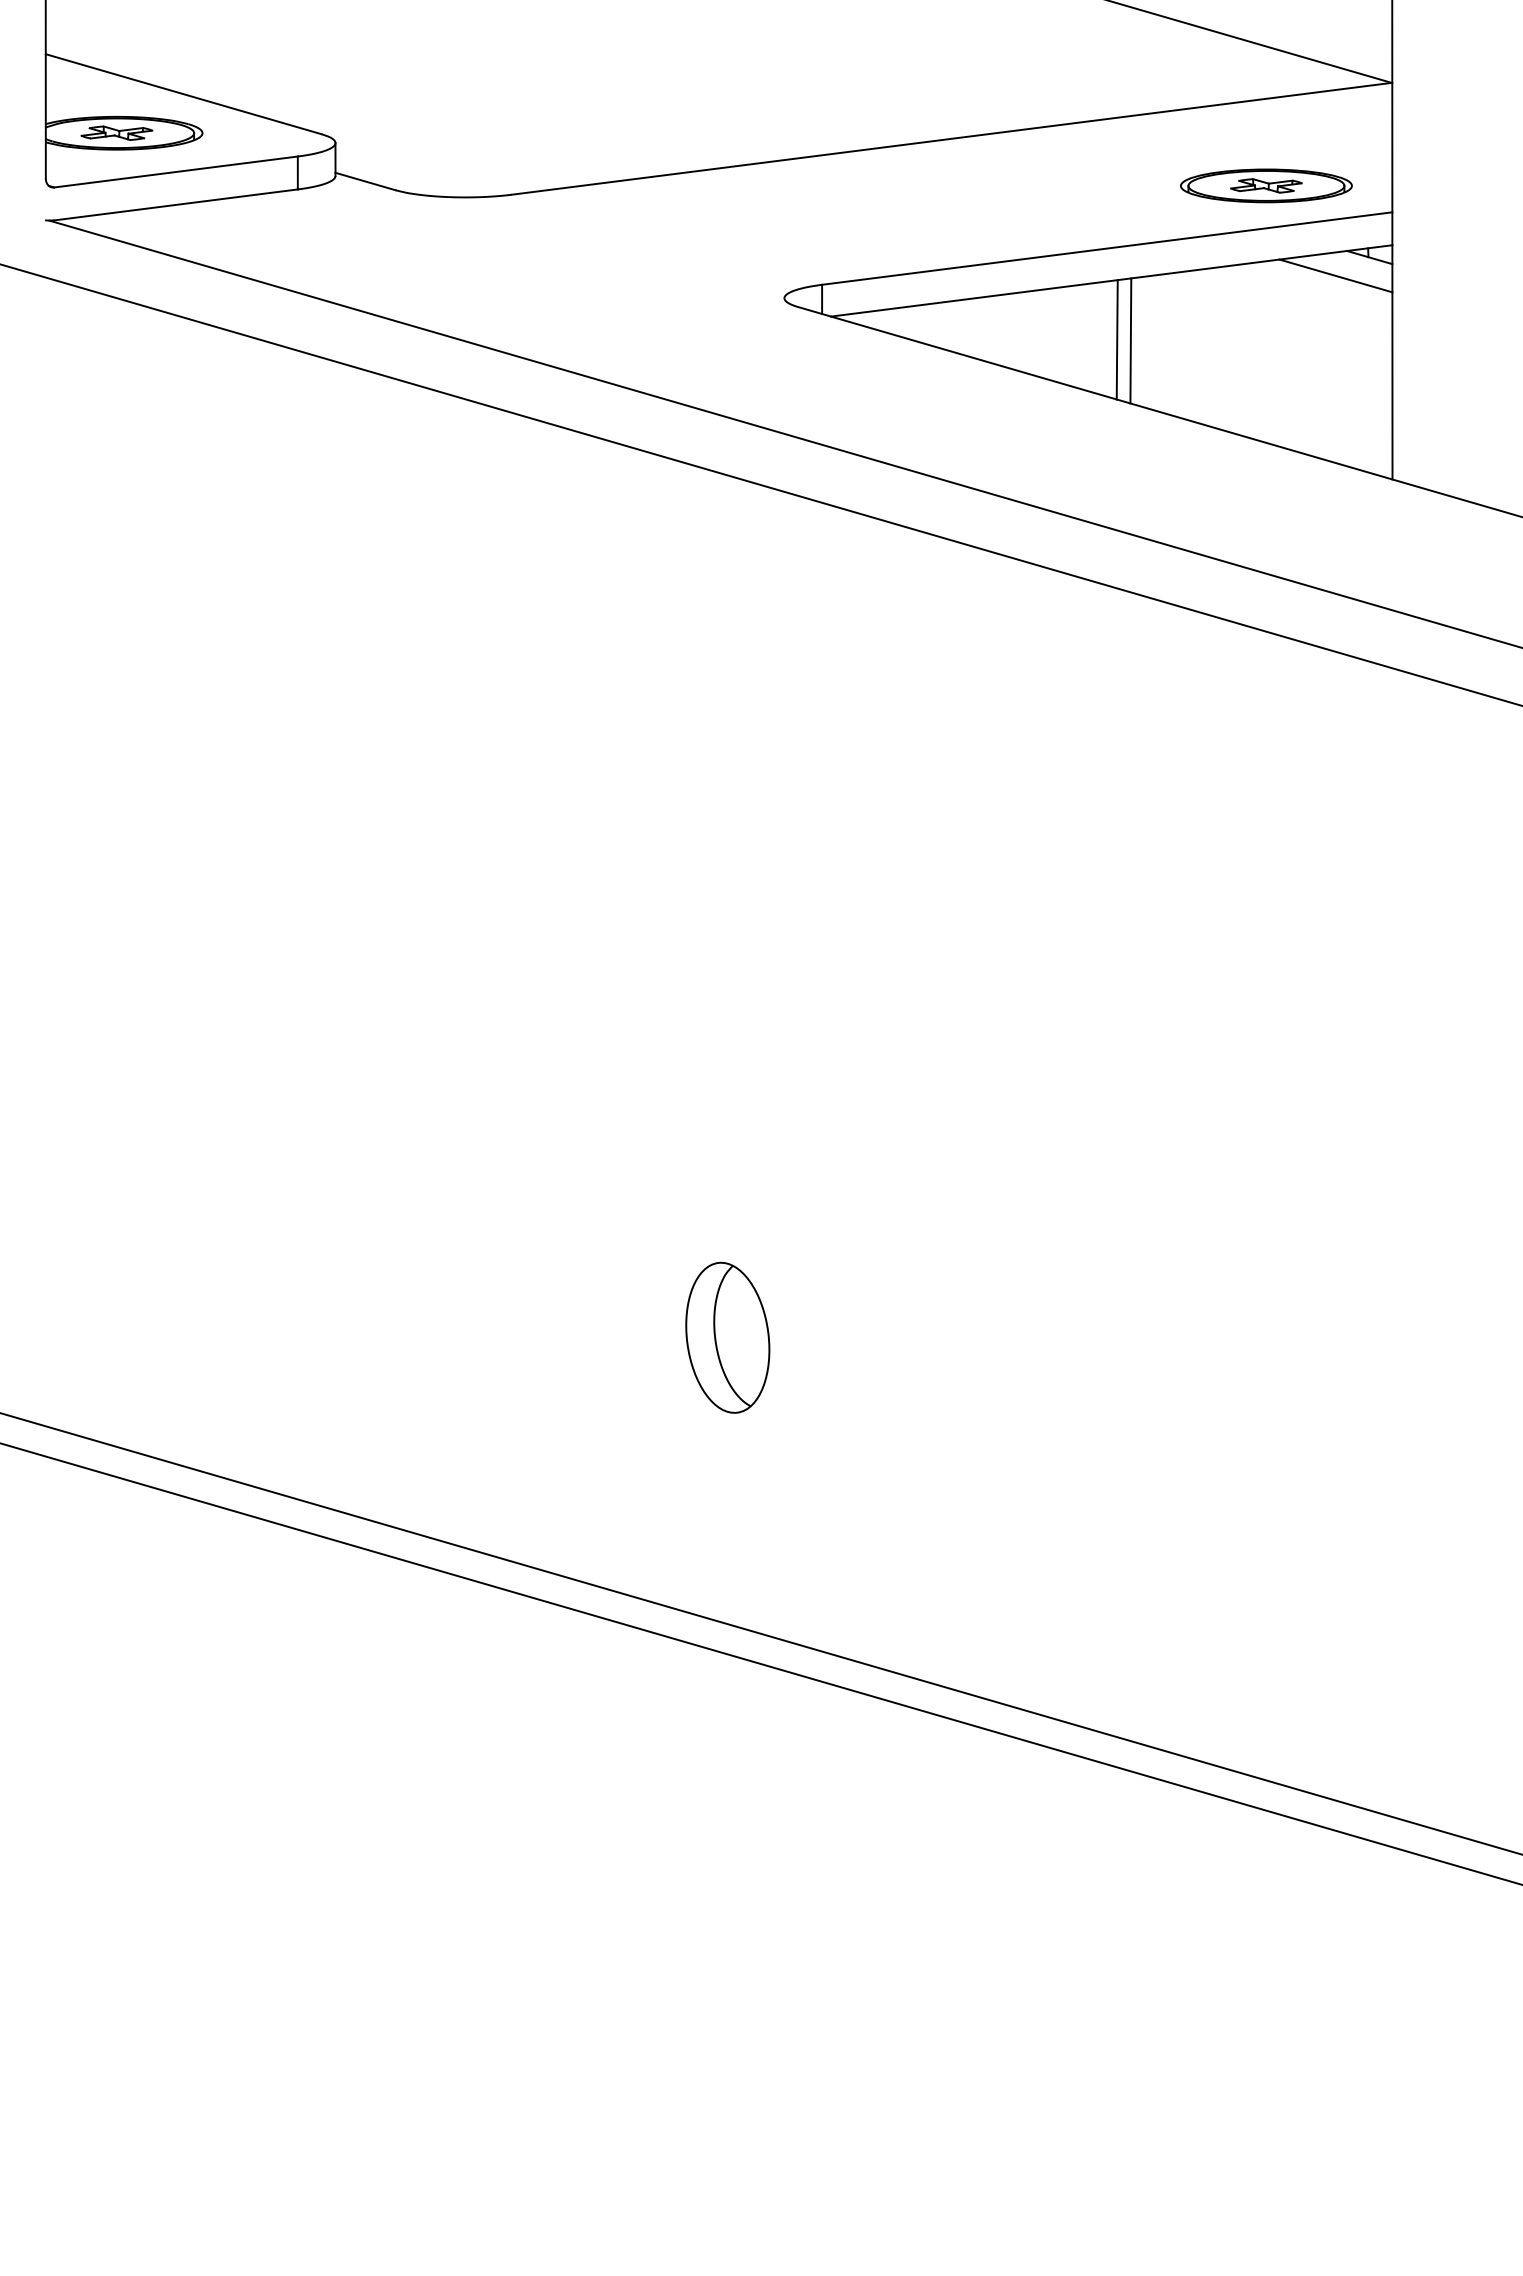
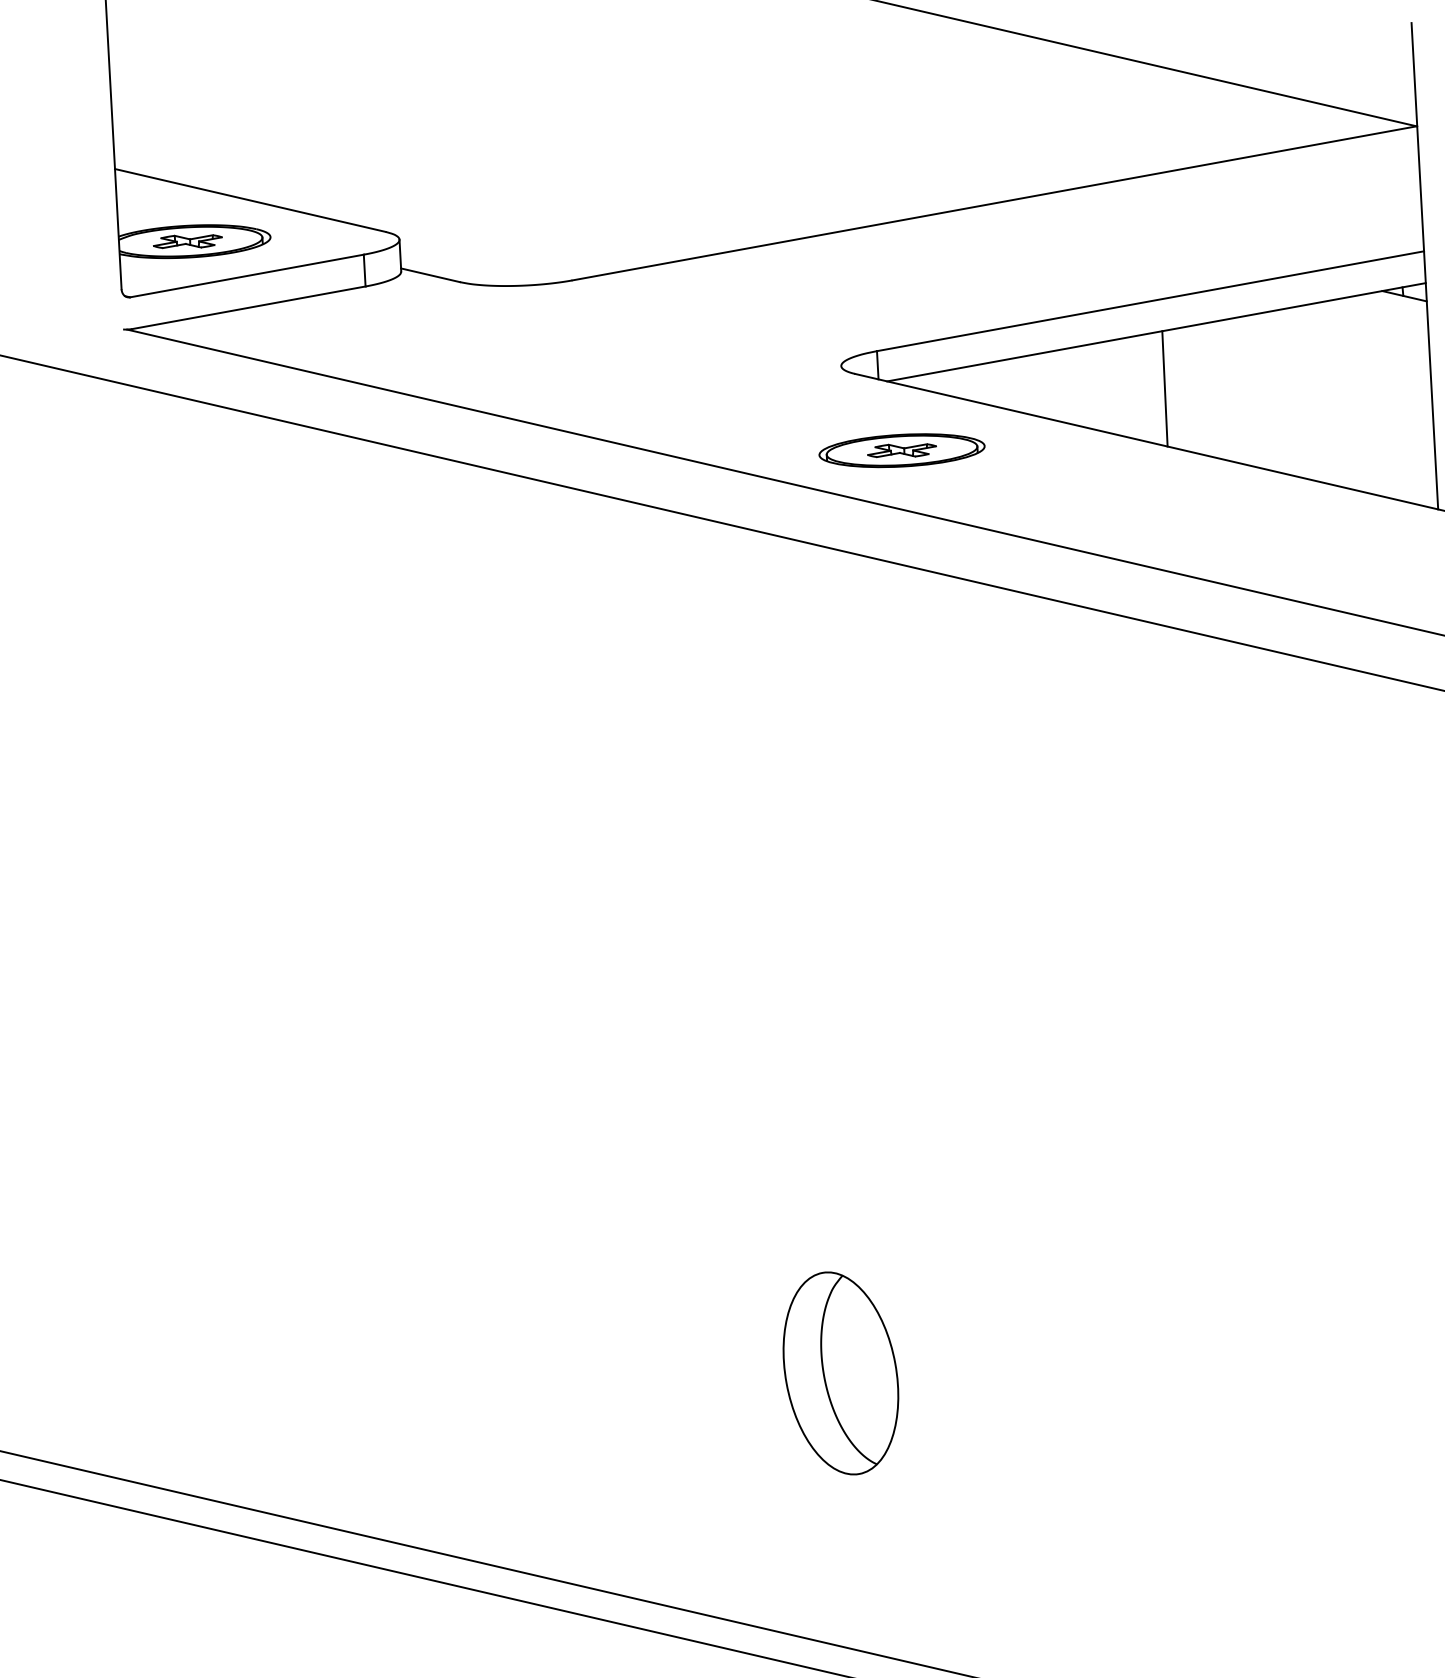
part: (1266, 185) -> (902, 450), moved
line: (1335, 275) -> (1372, 315), removed
line: (1130, 340) -> (1177, 388), removed
part: (727, 1337) -> (840, 1373), size x1.4

